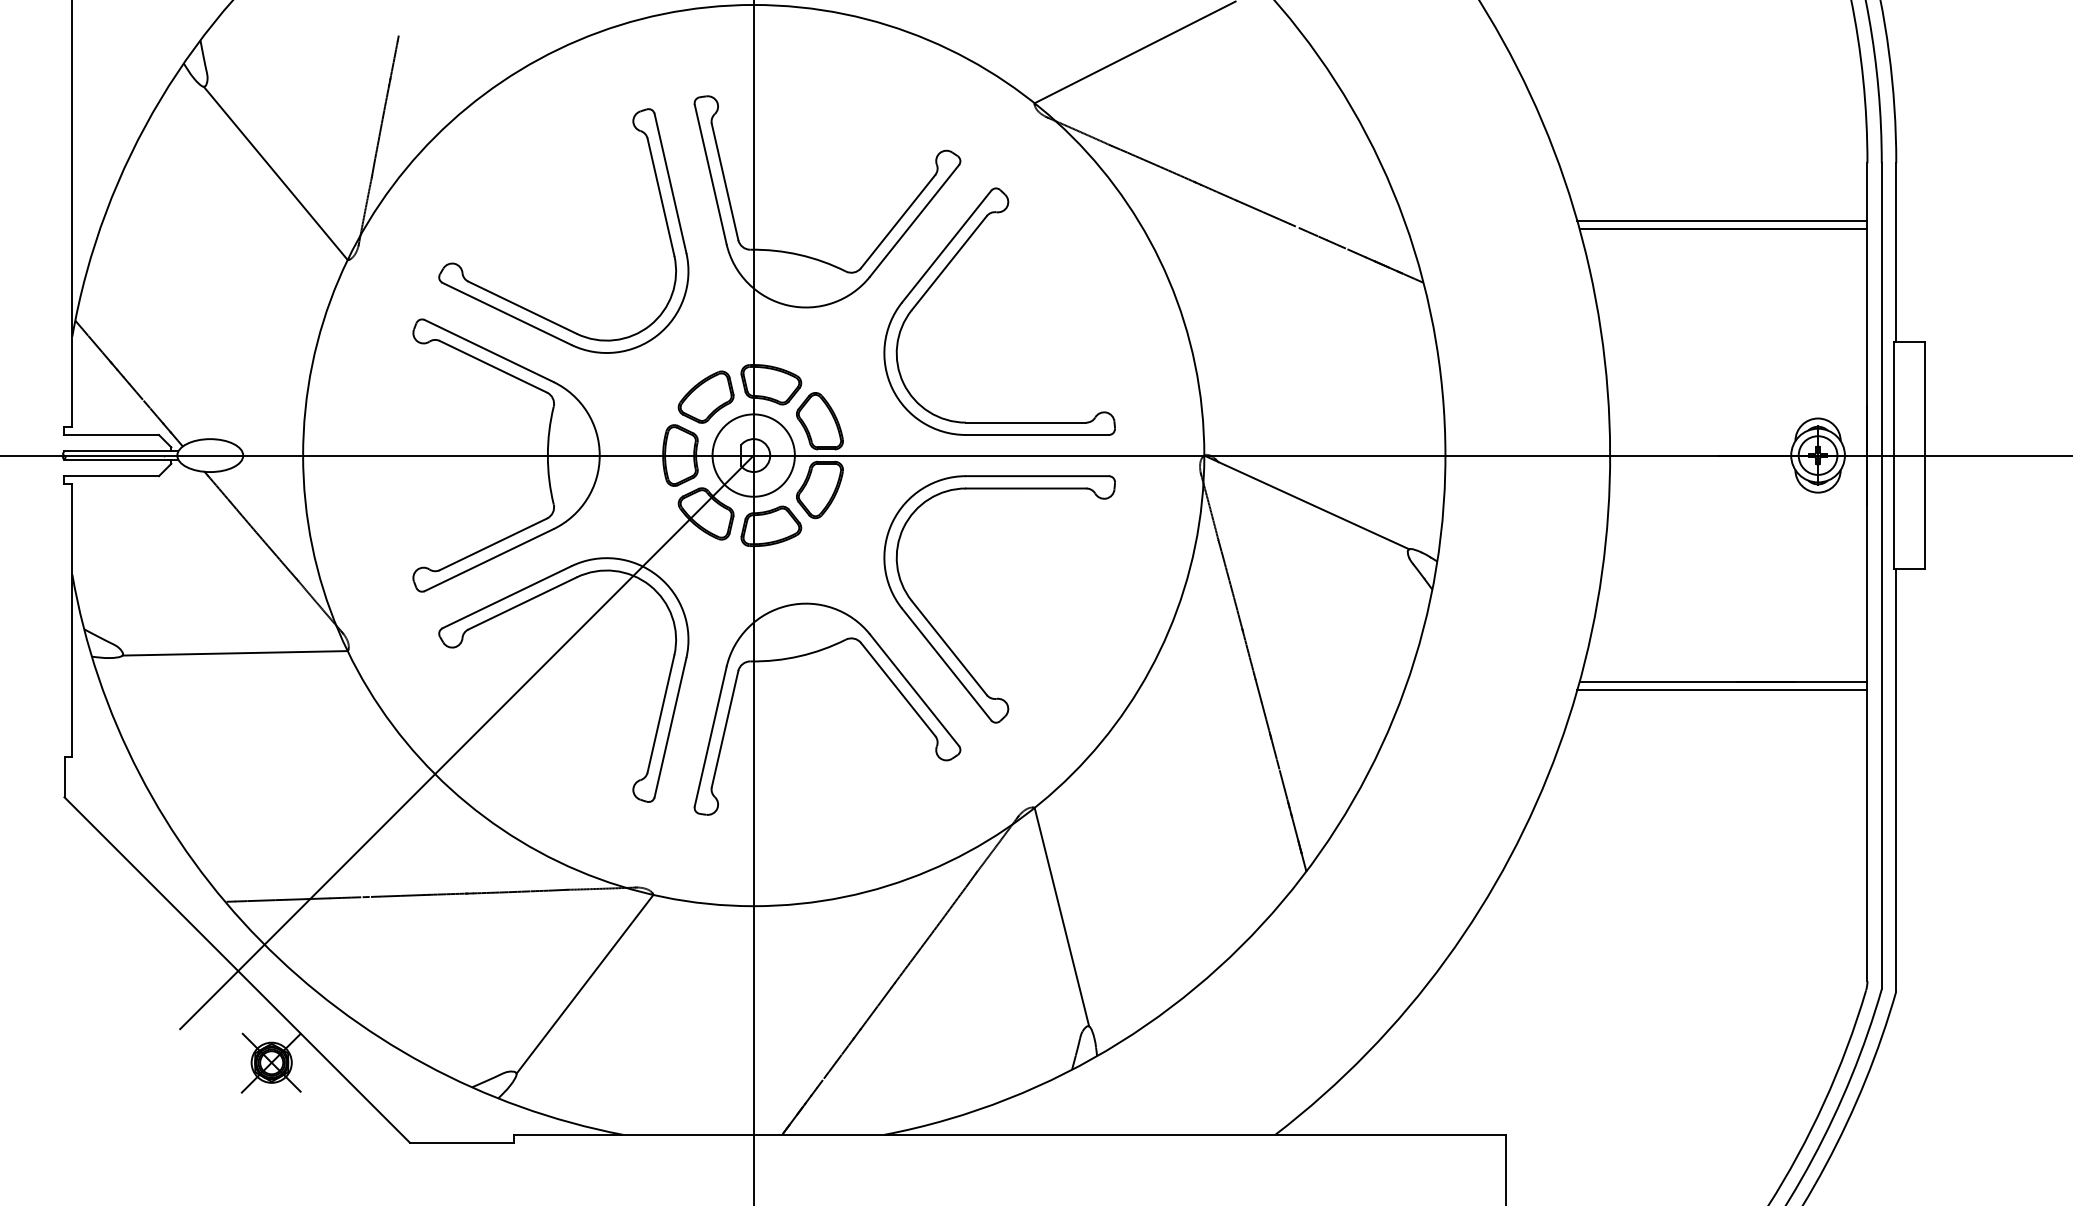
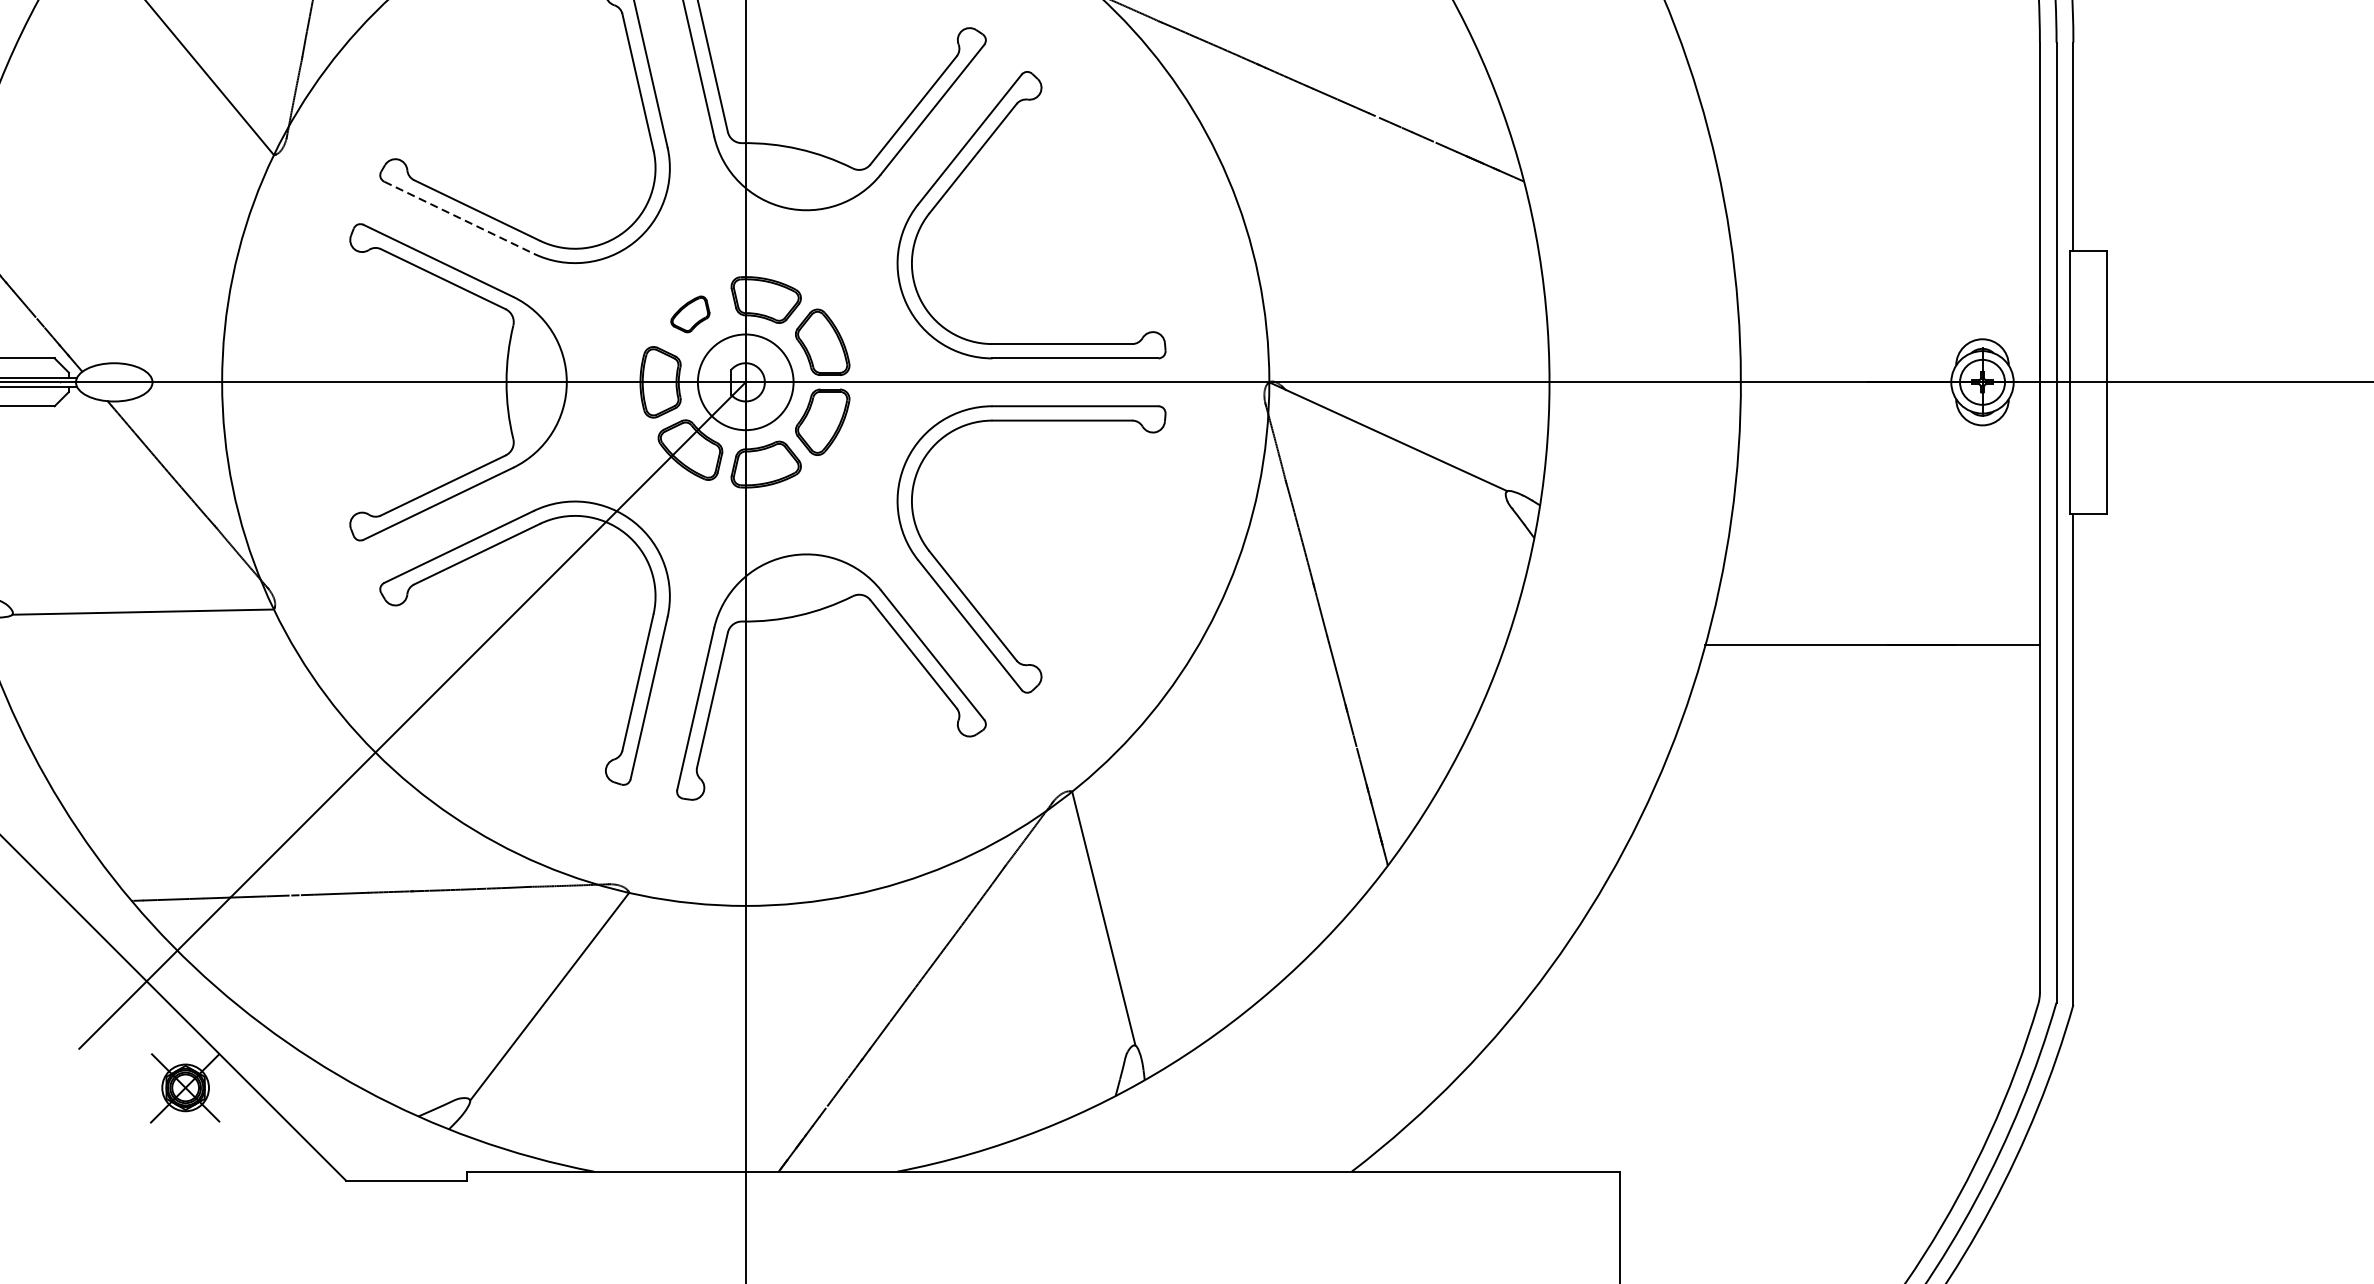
line: (1722, 220) -> (1871, 109), removed
line: (1723, 229) -> (1872, 119), removed
line: (507, 314) -> (459, 218), solid -> dashed
part: (705, 396) -> (689, 313), size x0.6
line: (1722, 690) -> (1871, 655), removed

